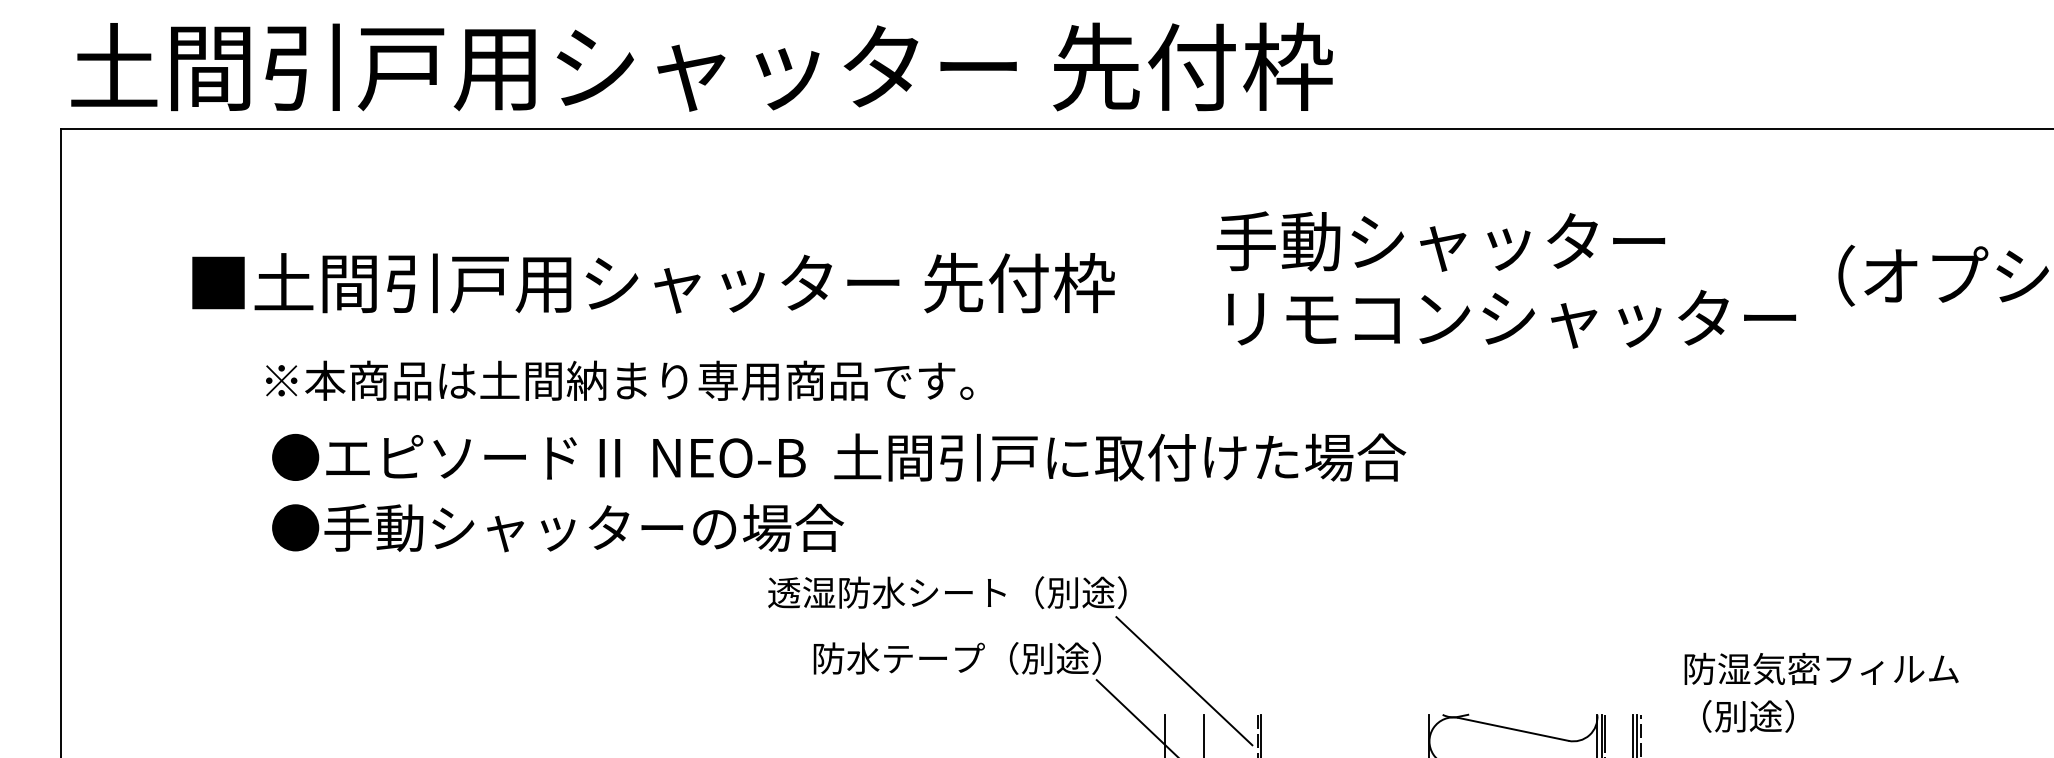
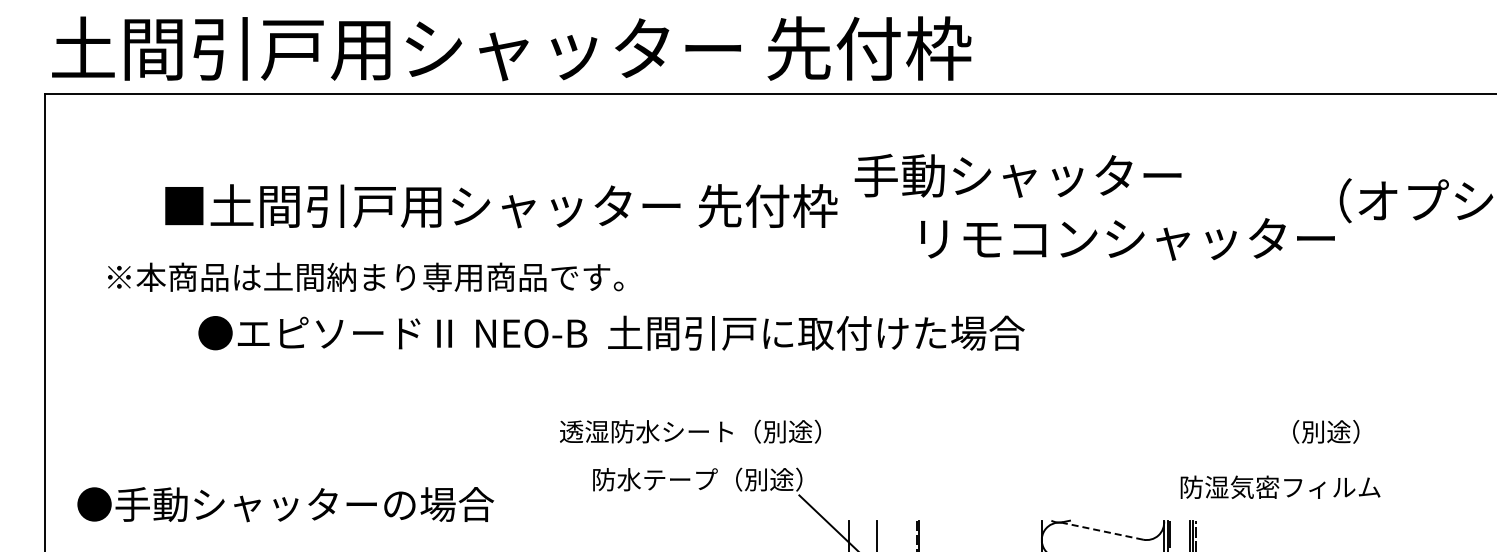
text: (1440, 241) -> (1017, 175), moved
text: (653, 283) -> (501, 206), moved
text: (1511, 319) -> (1127, 239), moved
text: (619, 379) -> (365, 276), moved
text: (557, 527) -> (285, 504), moved
text: (1821, 667) -> (1280, 486), moved
line: (1183, 680) -> (862, 495), removed
text: (1748, 715) -> (1326, 431), moved
line: (1512, 729) -> (1102, 531), solid -> dashed

